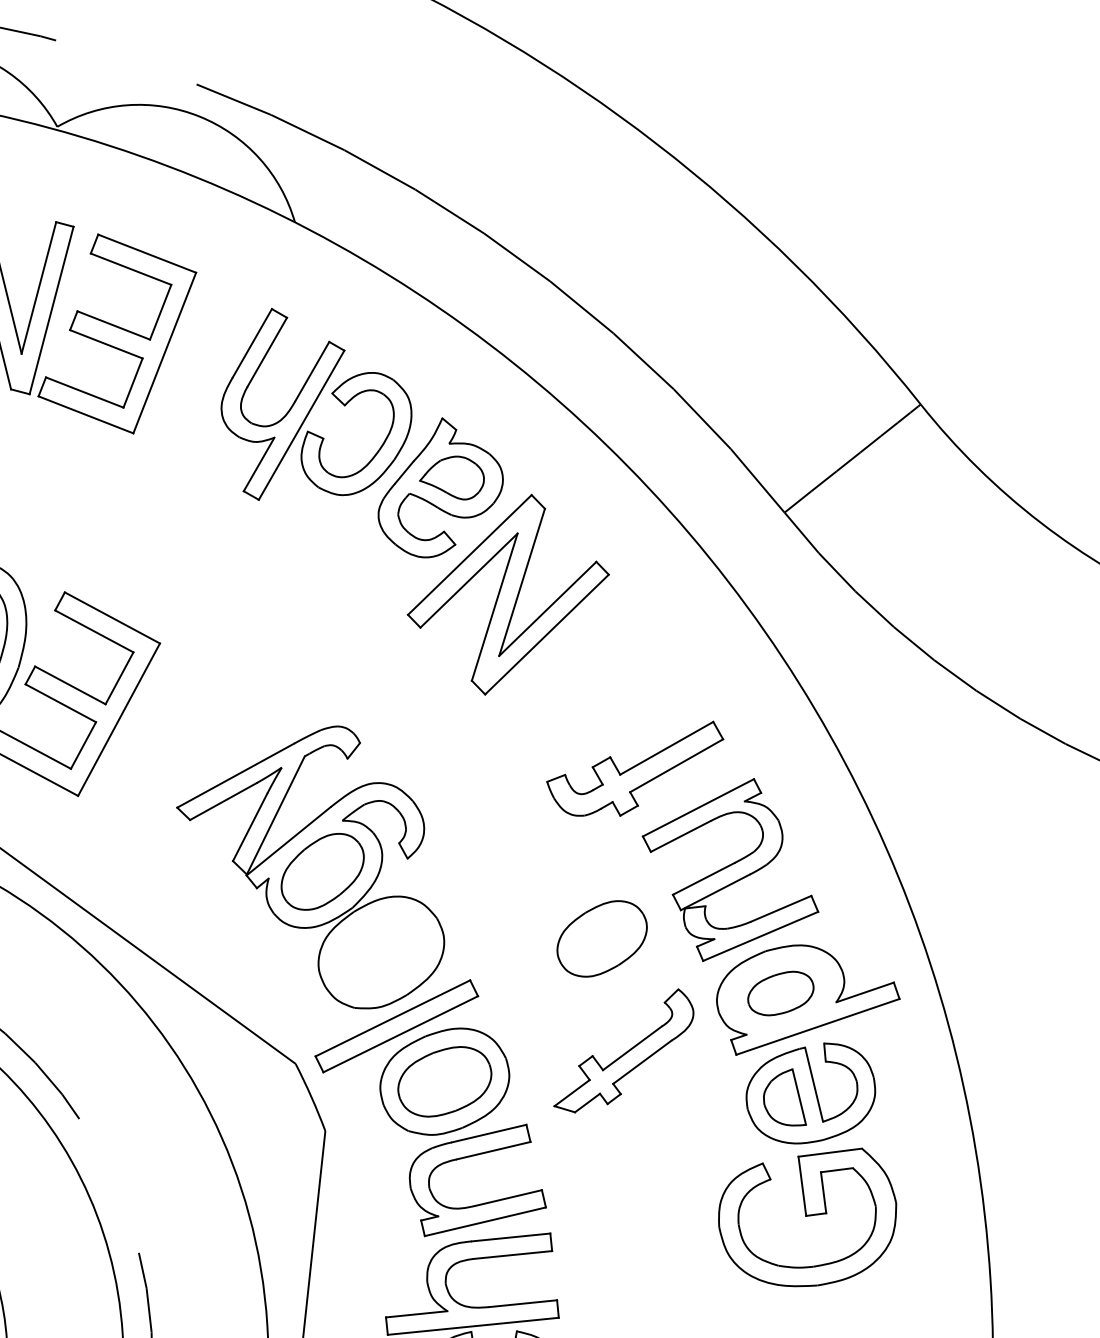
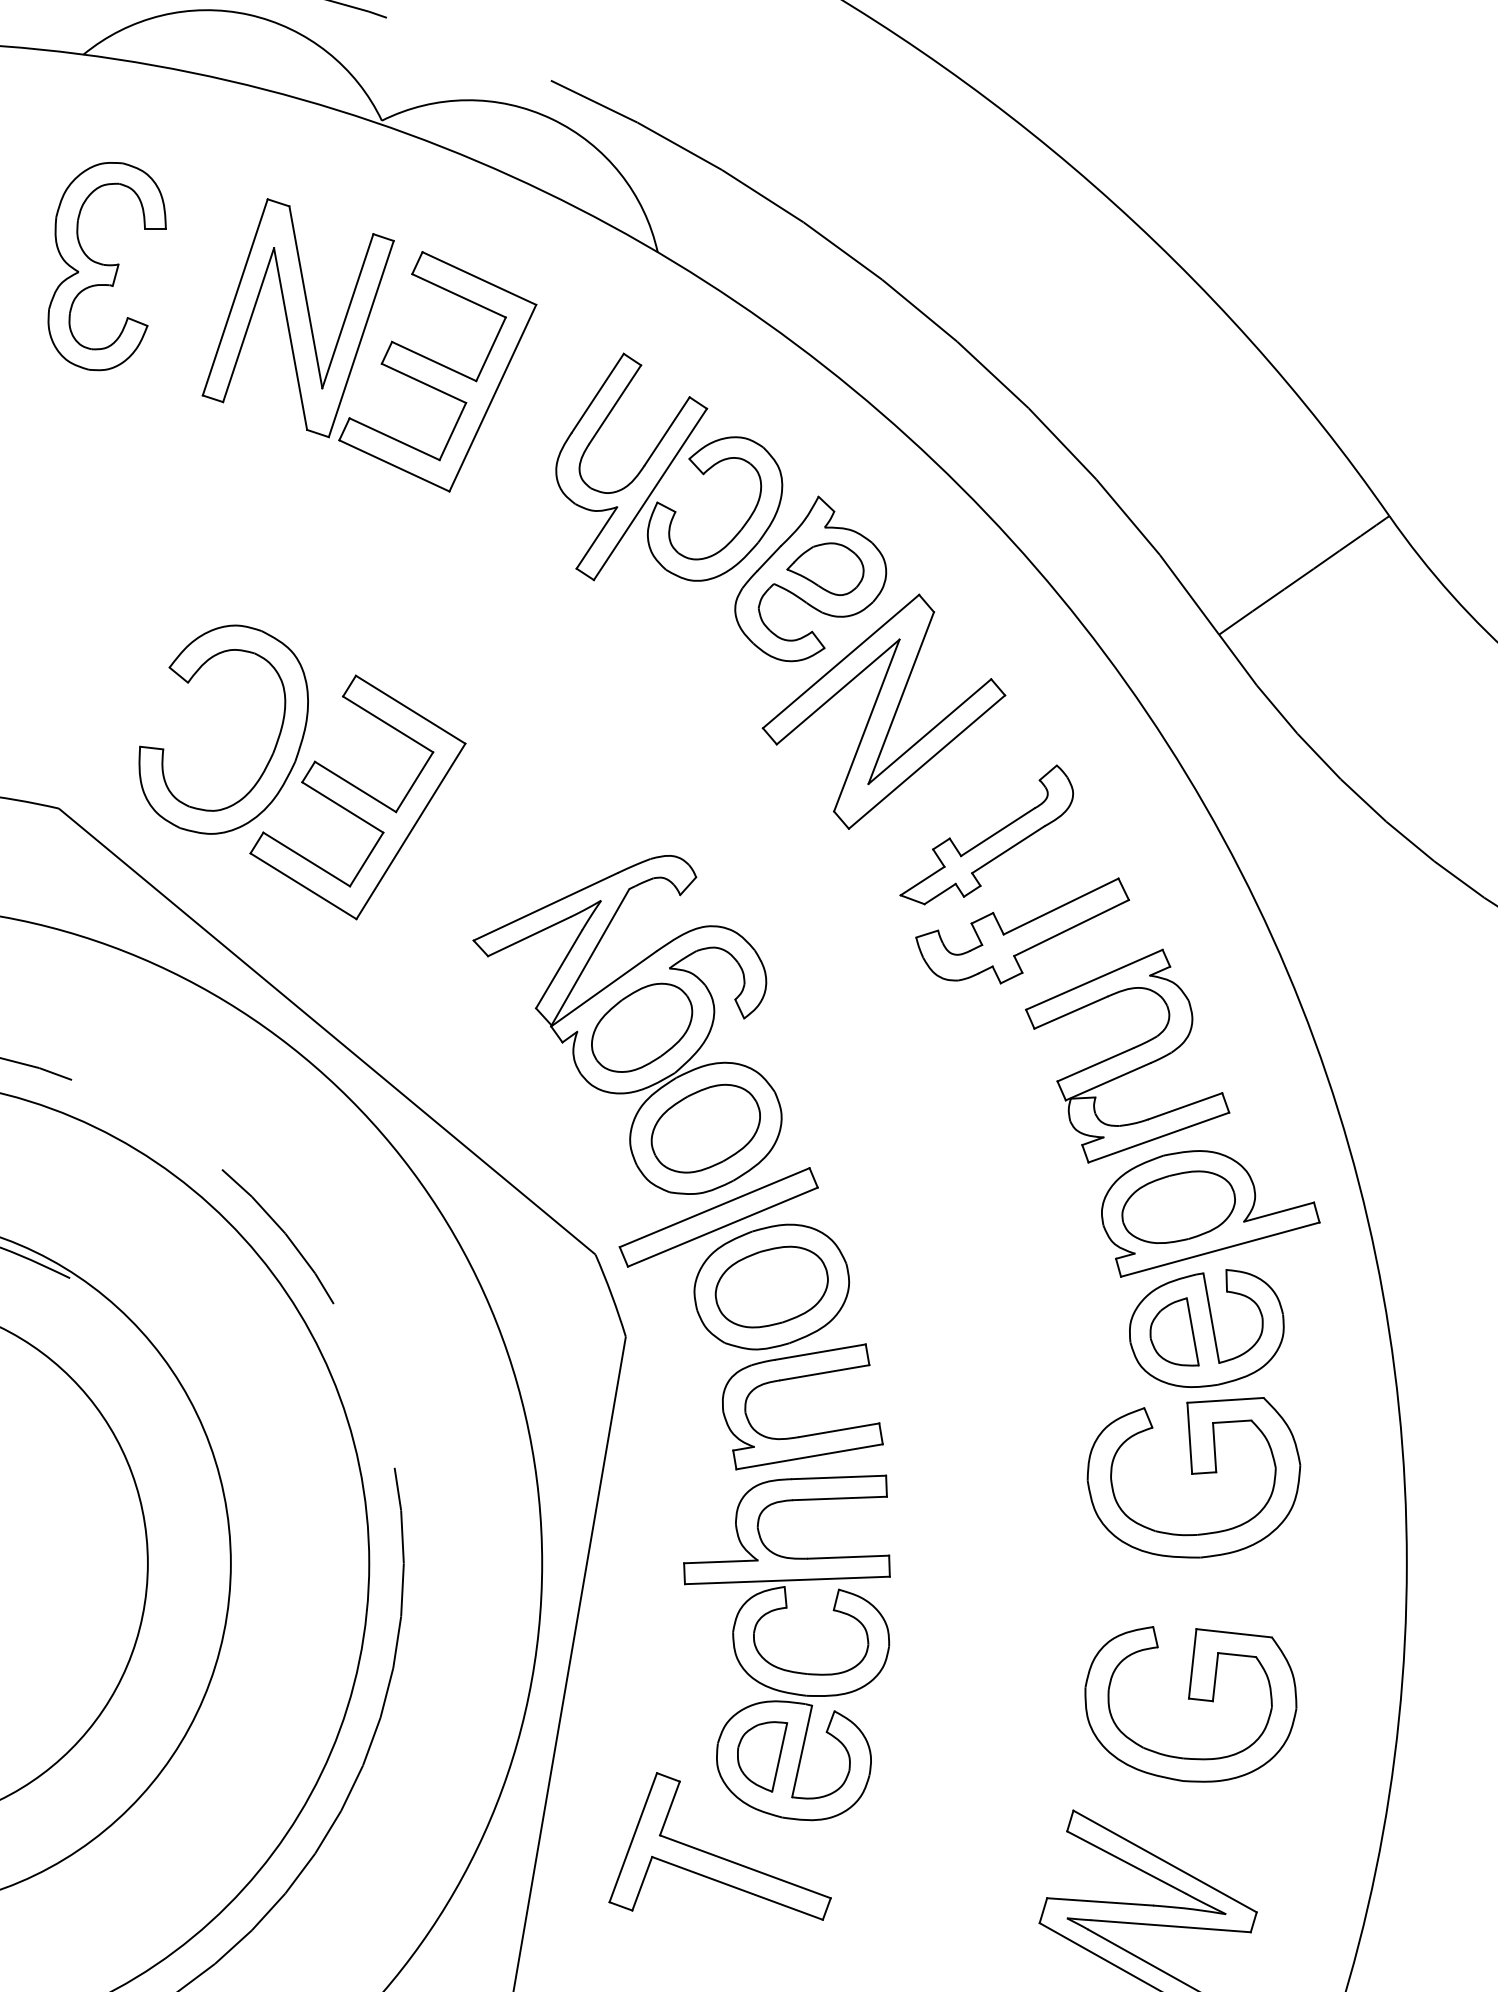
part: (601, 938) -> (705, 1128), moved
part: (780, 993) -> (1178, 1206), size x1.43
part: (623, 1050) -> (986, 834), moved

